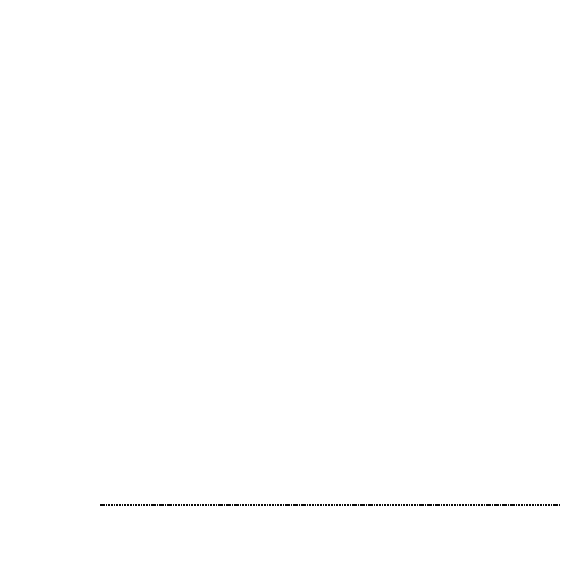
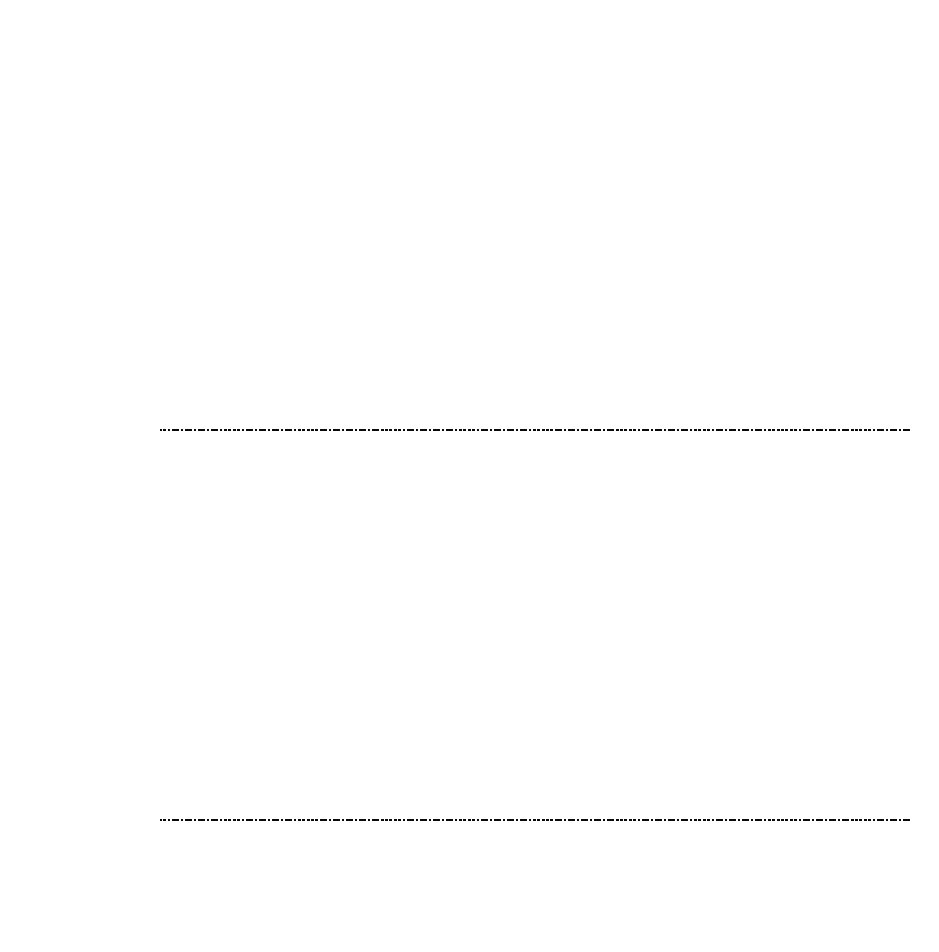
line: (329, 264) -> (535, 429), added

